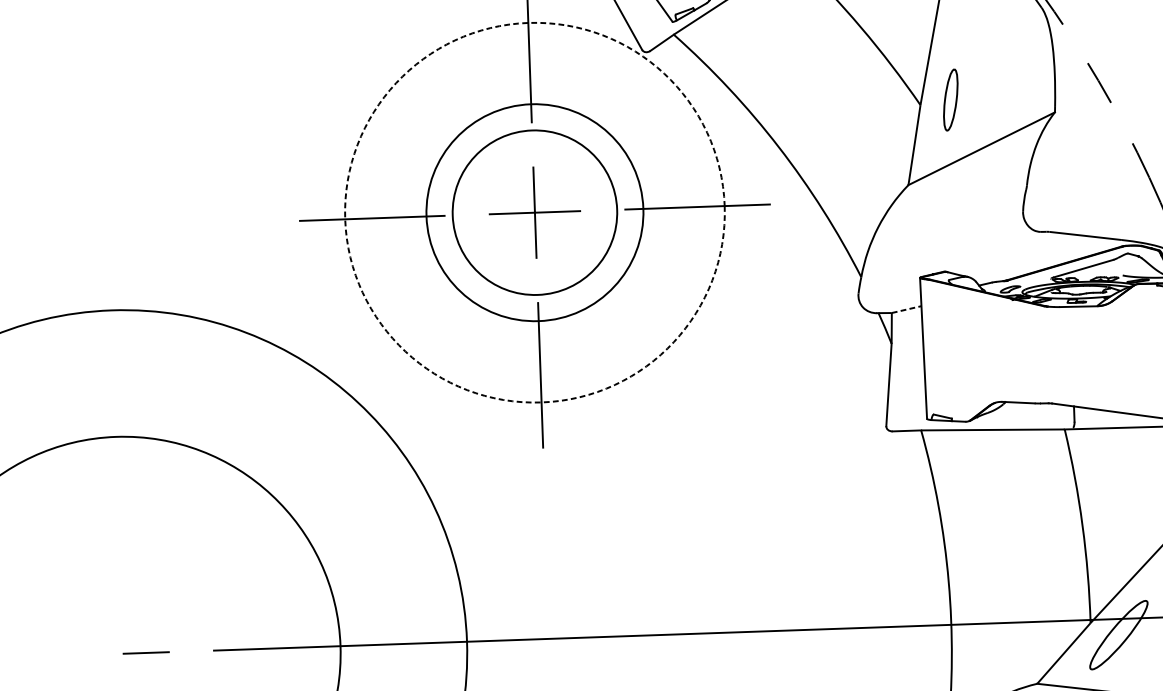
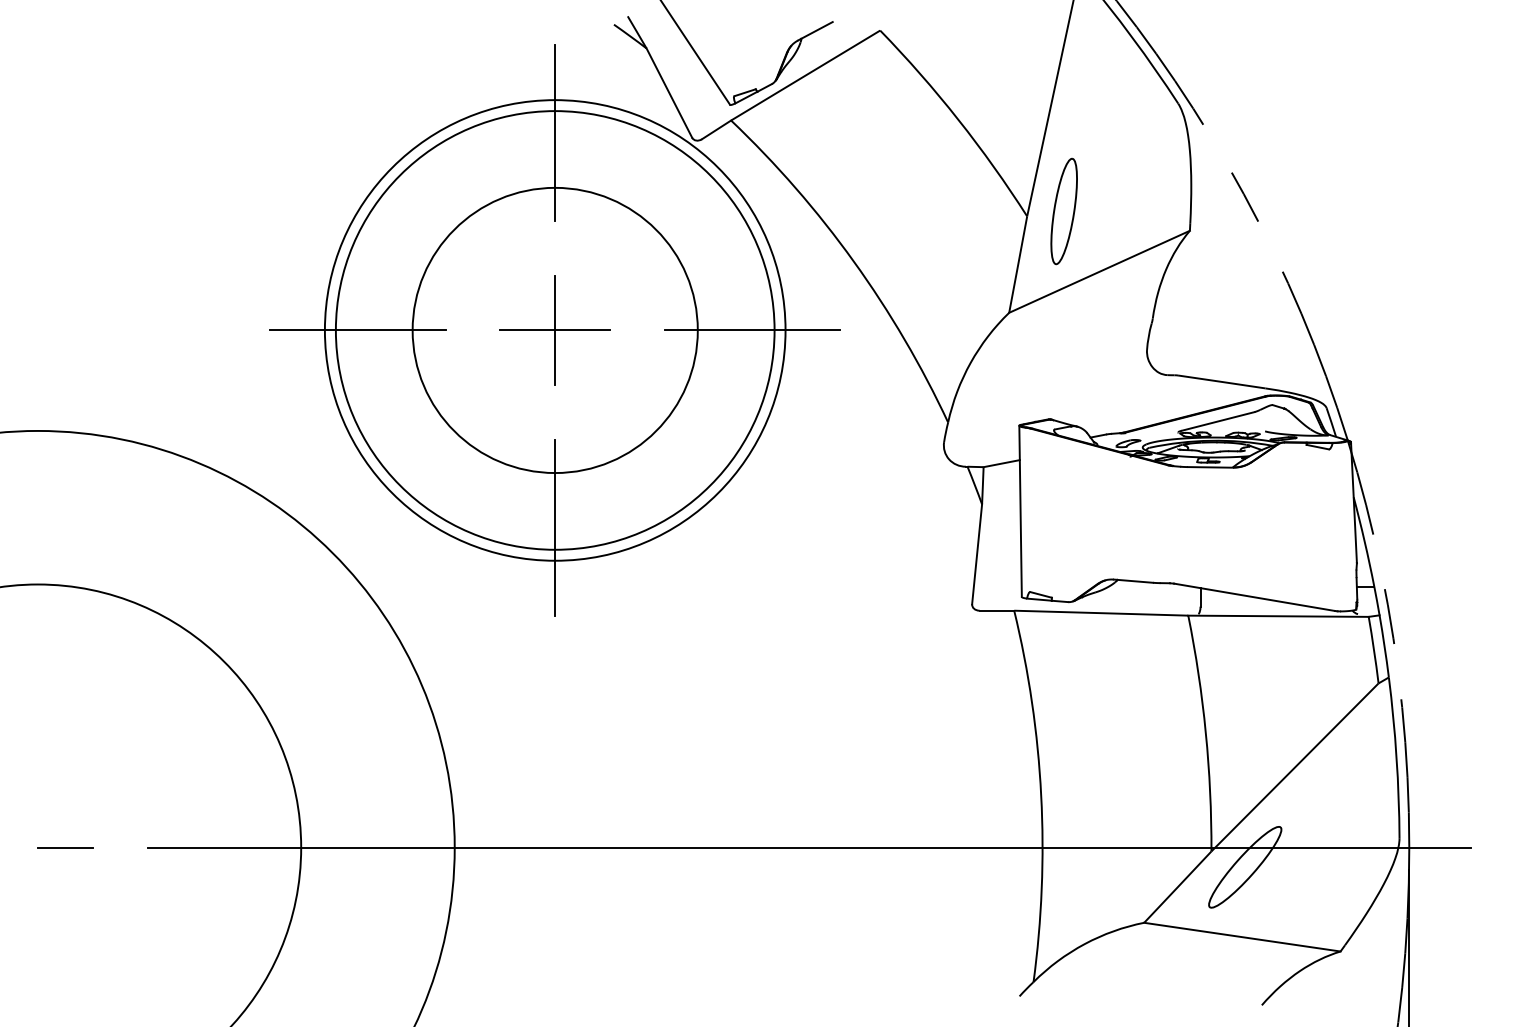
part: (950, 100) -> (1063, 211), size x1.43
circle: (534, 212) -> (554, 330), dashed -> solid
circle: (534, 212) -> (554, 330), size x1.43
circle: (534, 212) -> (554, 330), size x1.67
line: (907, 309) -> (1002, 463), dashed -> solid

